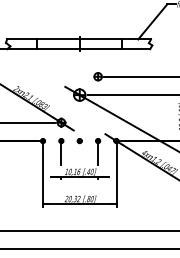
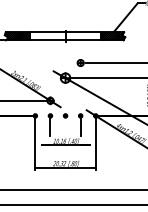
hatch: (21, 44) -> (17, 36), added
hatch: (136, 44) -> (112, 36), added

